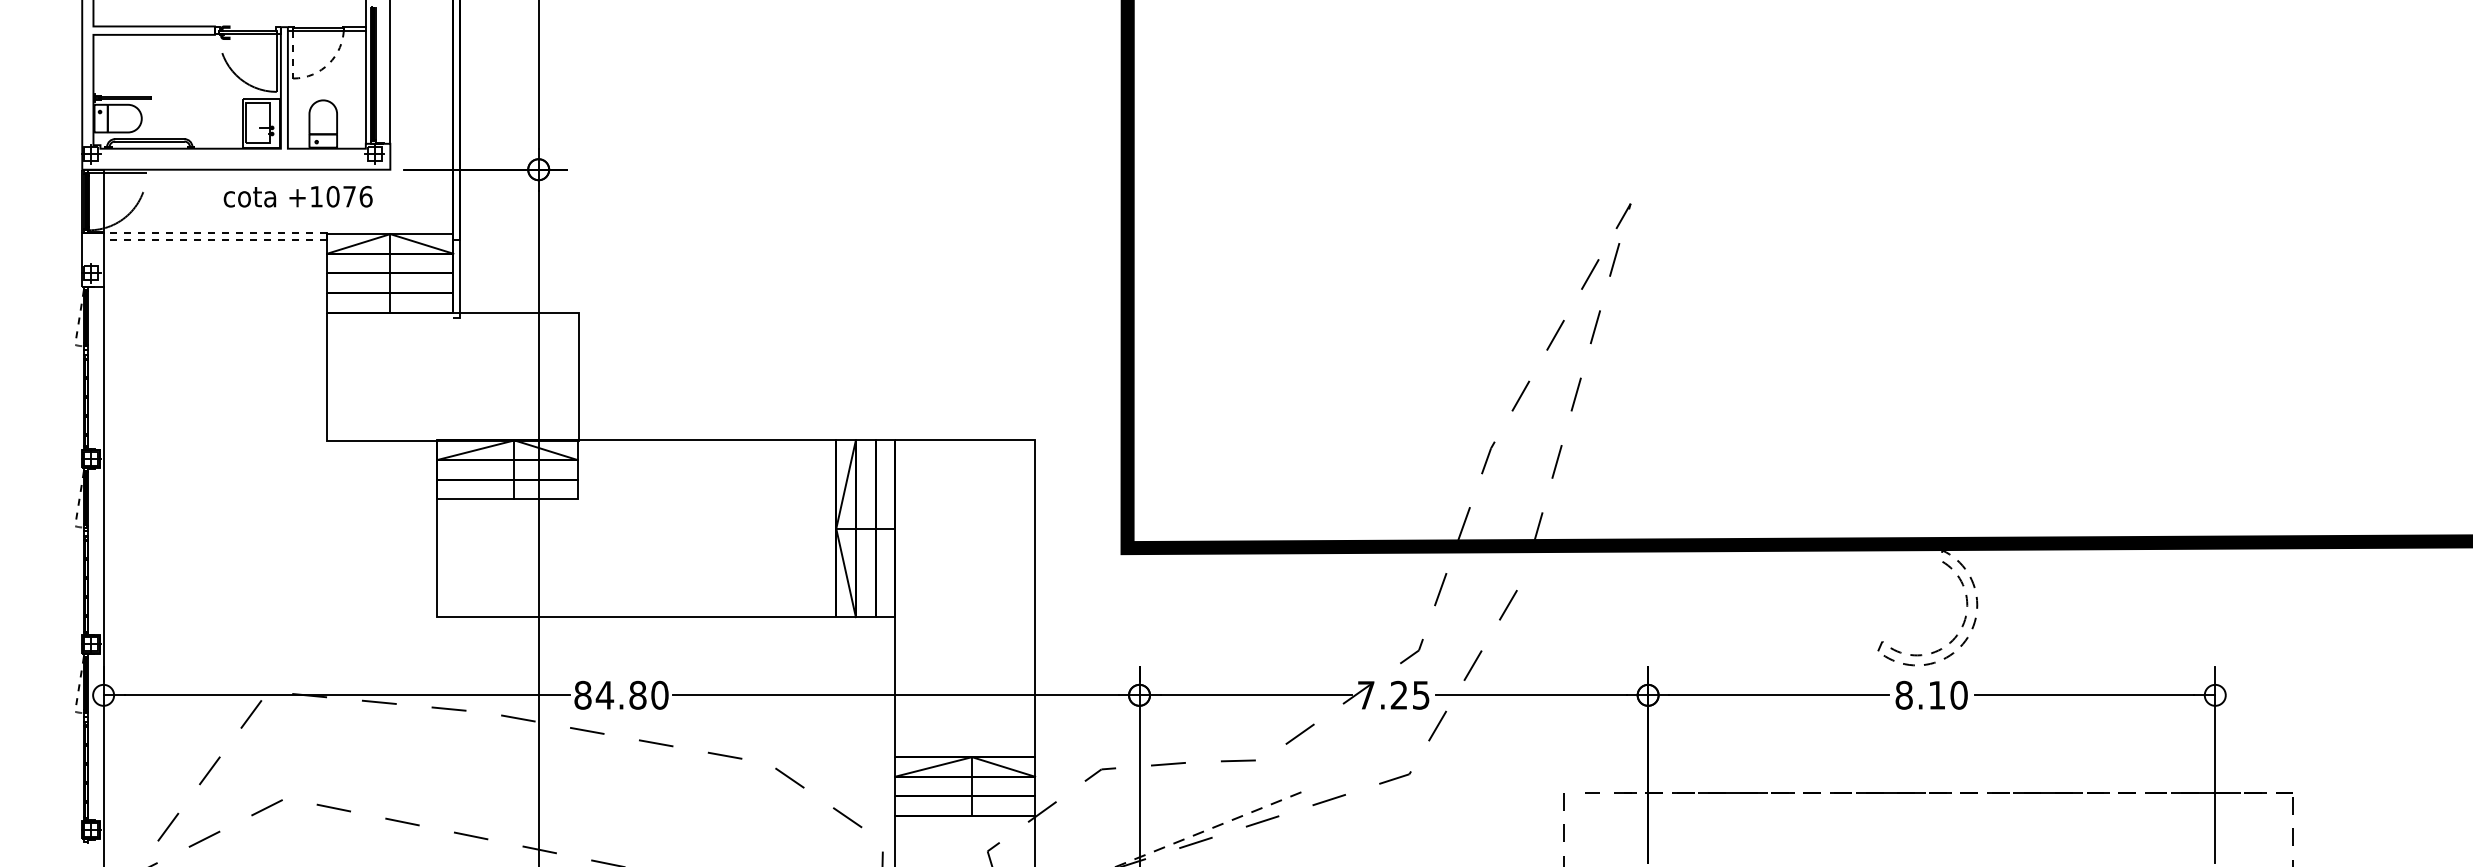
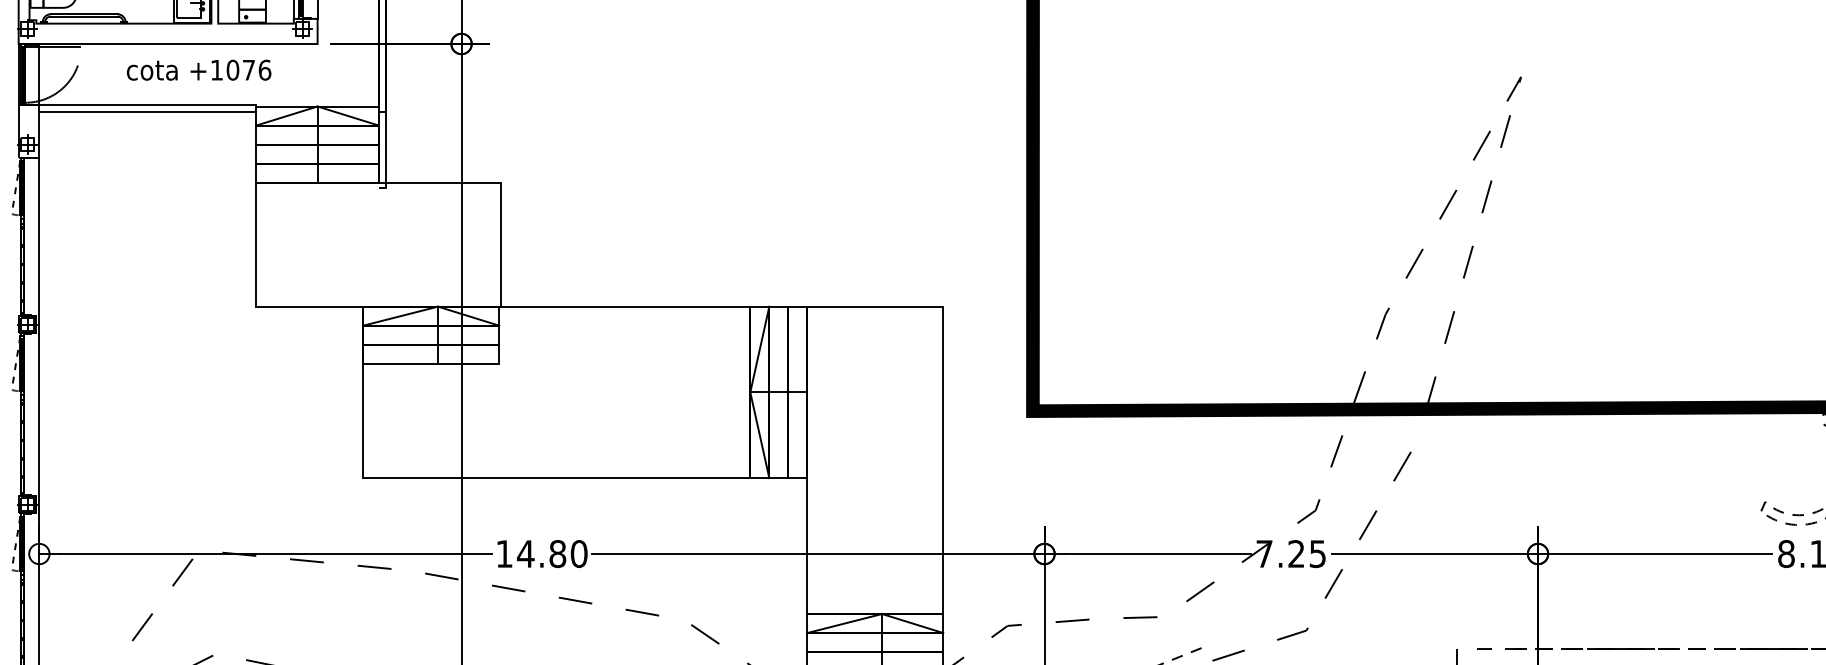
text: (297, 196) -> (198, 69), moved
line: (215, 232) -> (147, 104), dashed -> solid
line: (215, 239) -> (147, 111), dashed -> solid
text: (582, 694) -> (504, 553), 84.80 -> 14.80

